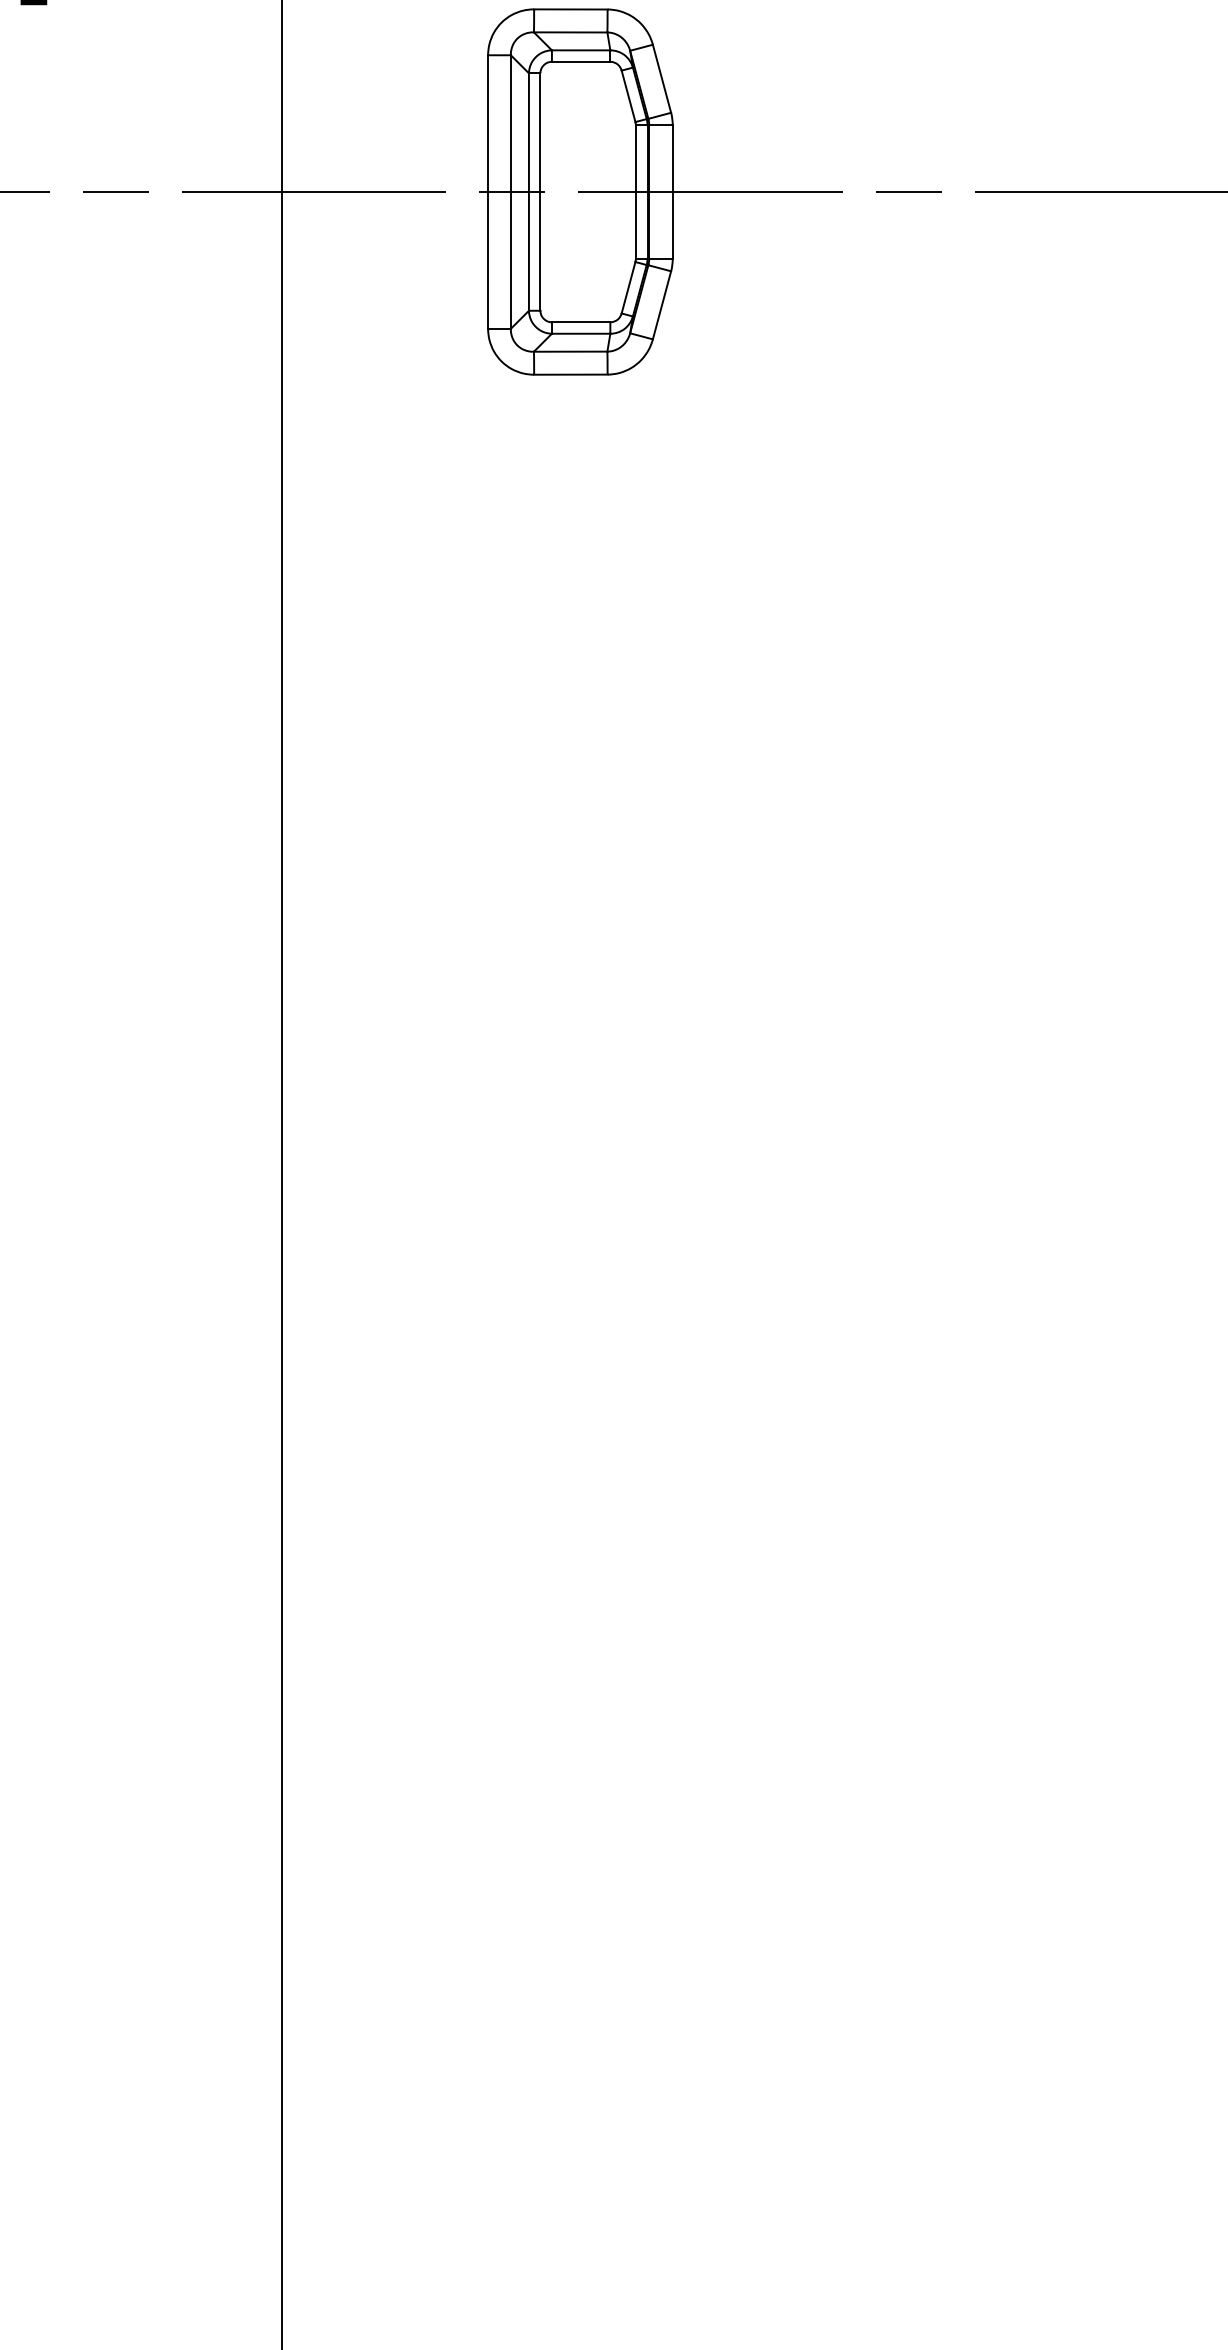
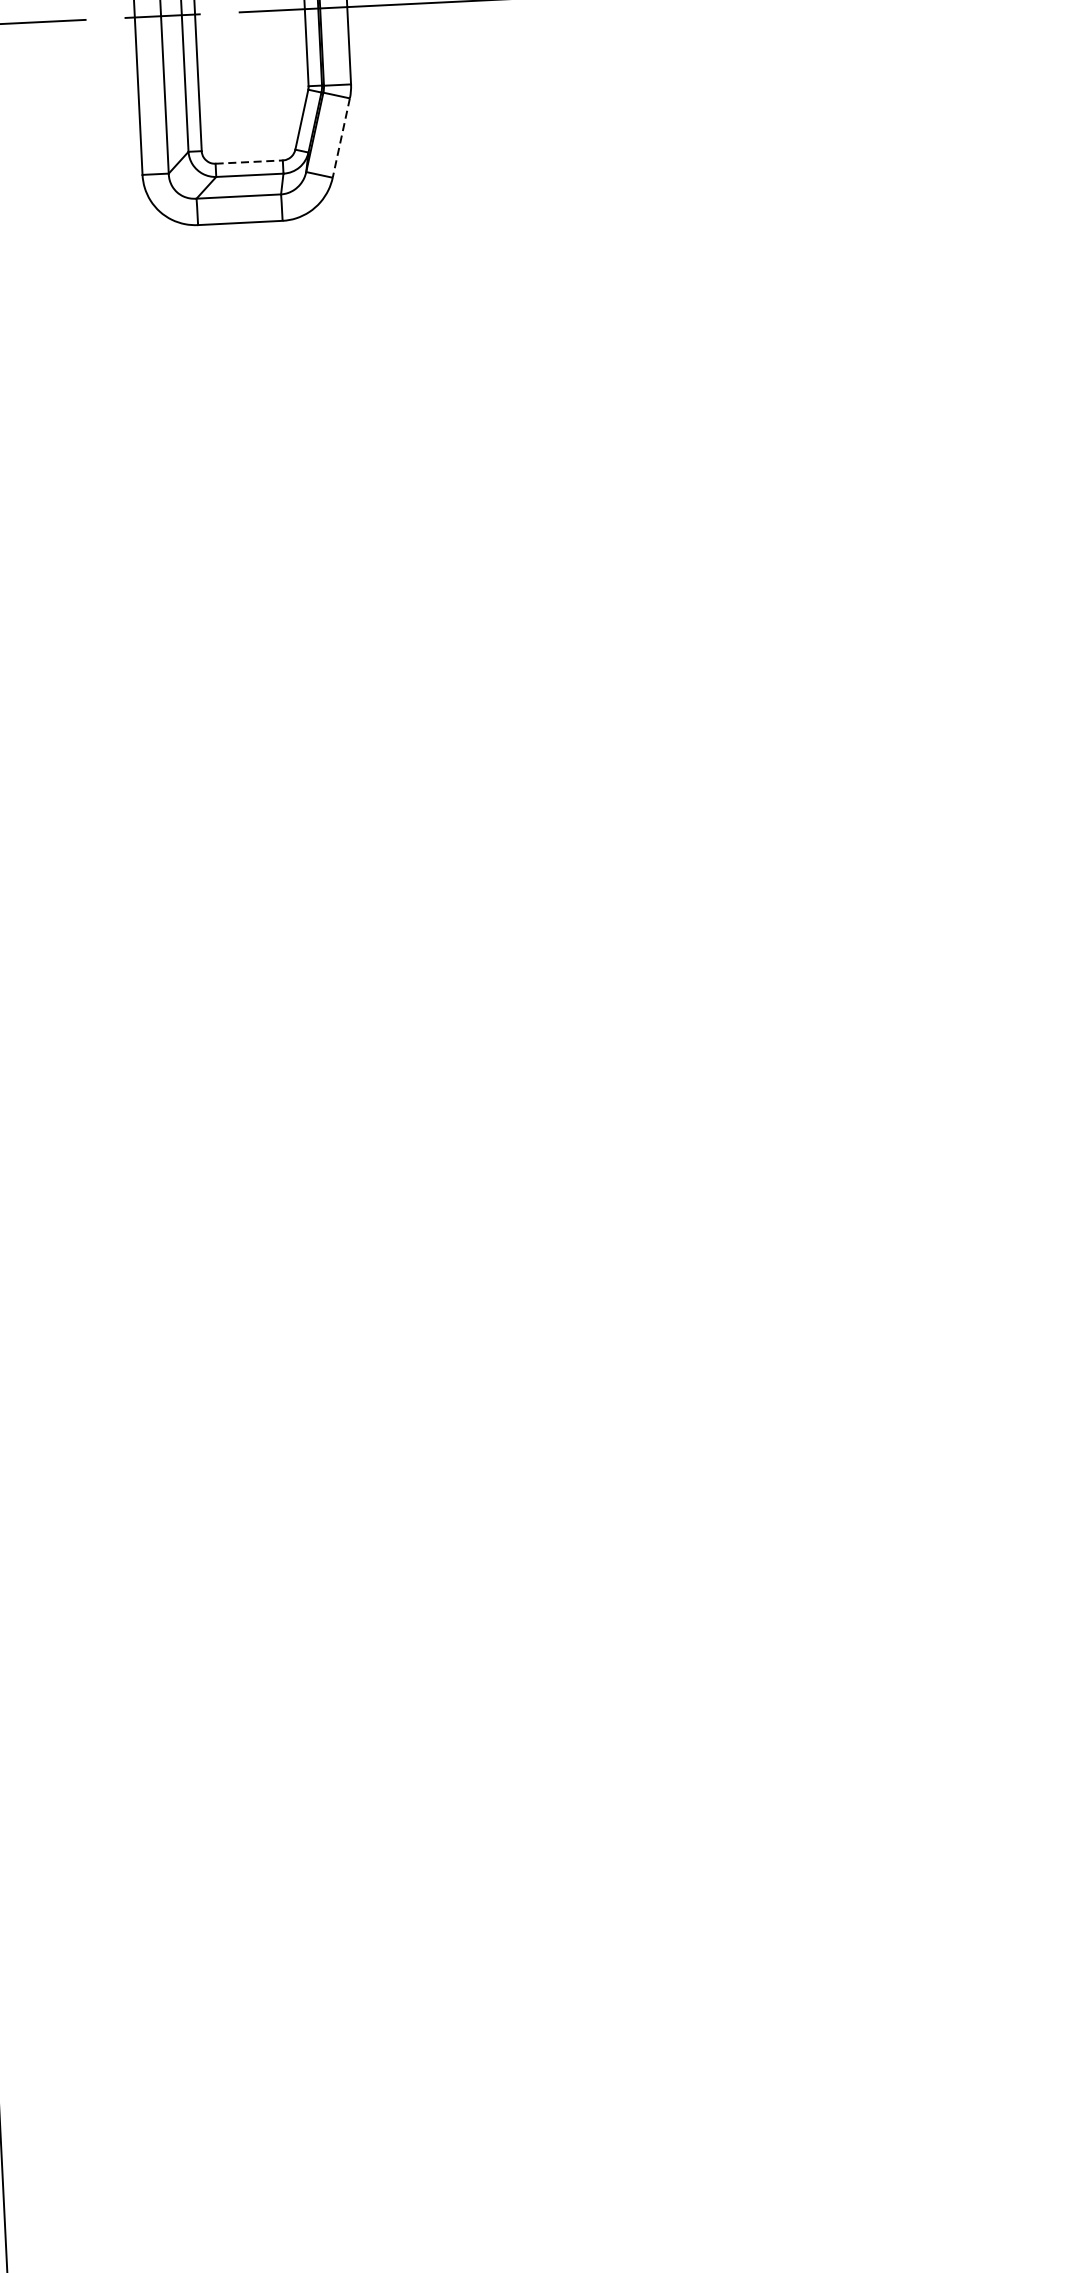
line: (661, 305) -> (340, 138), solid -> dashed
line: (581, 322) -> (249, 162), solid -> dashed

